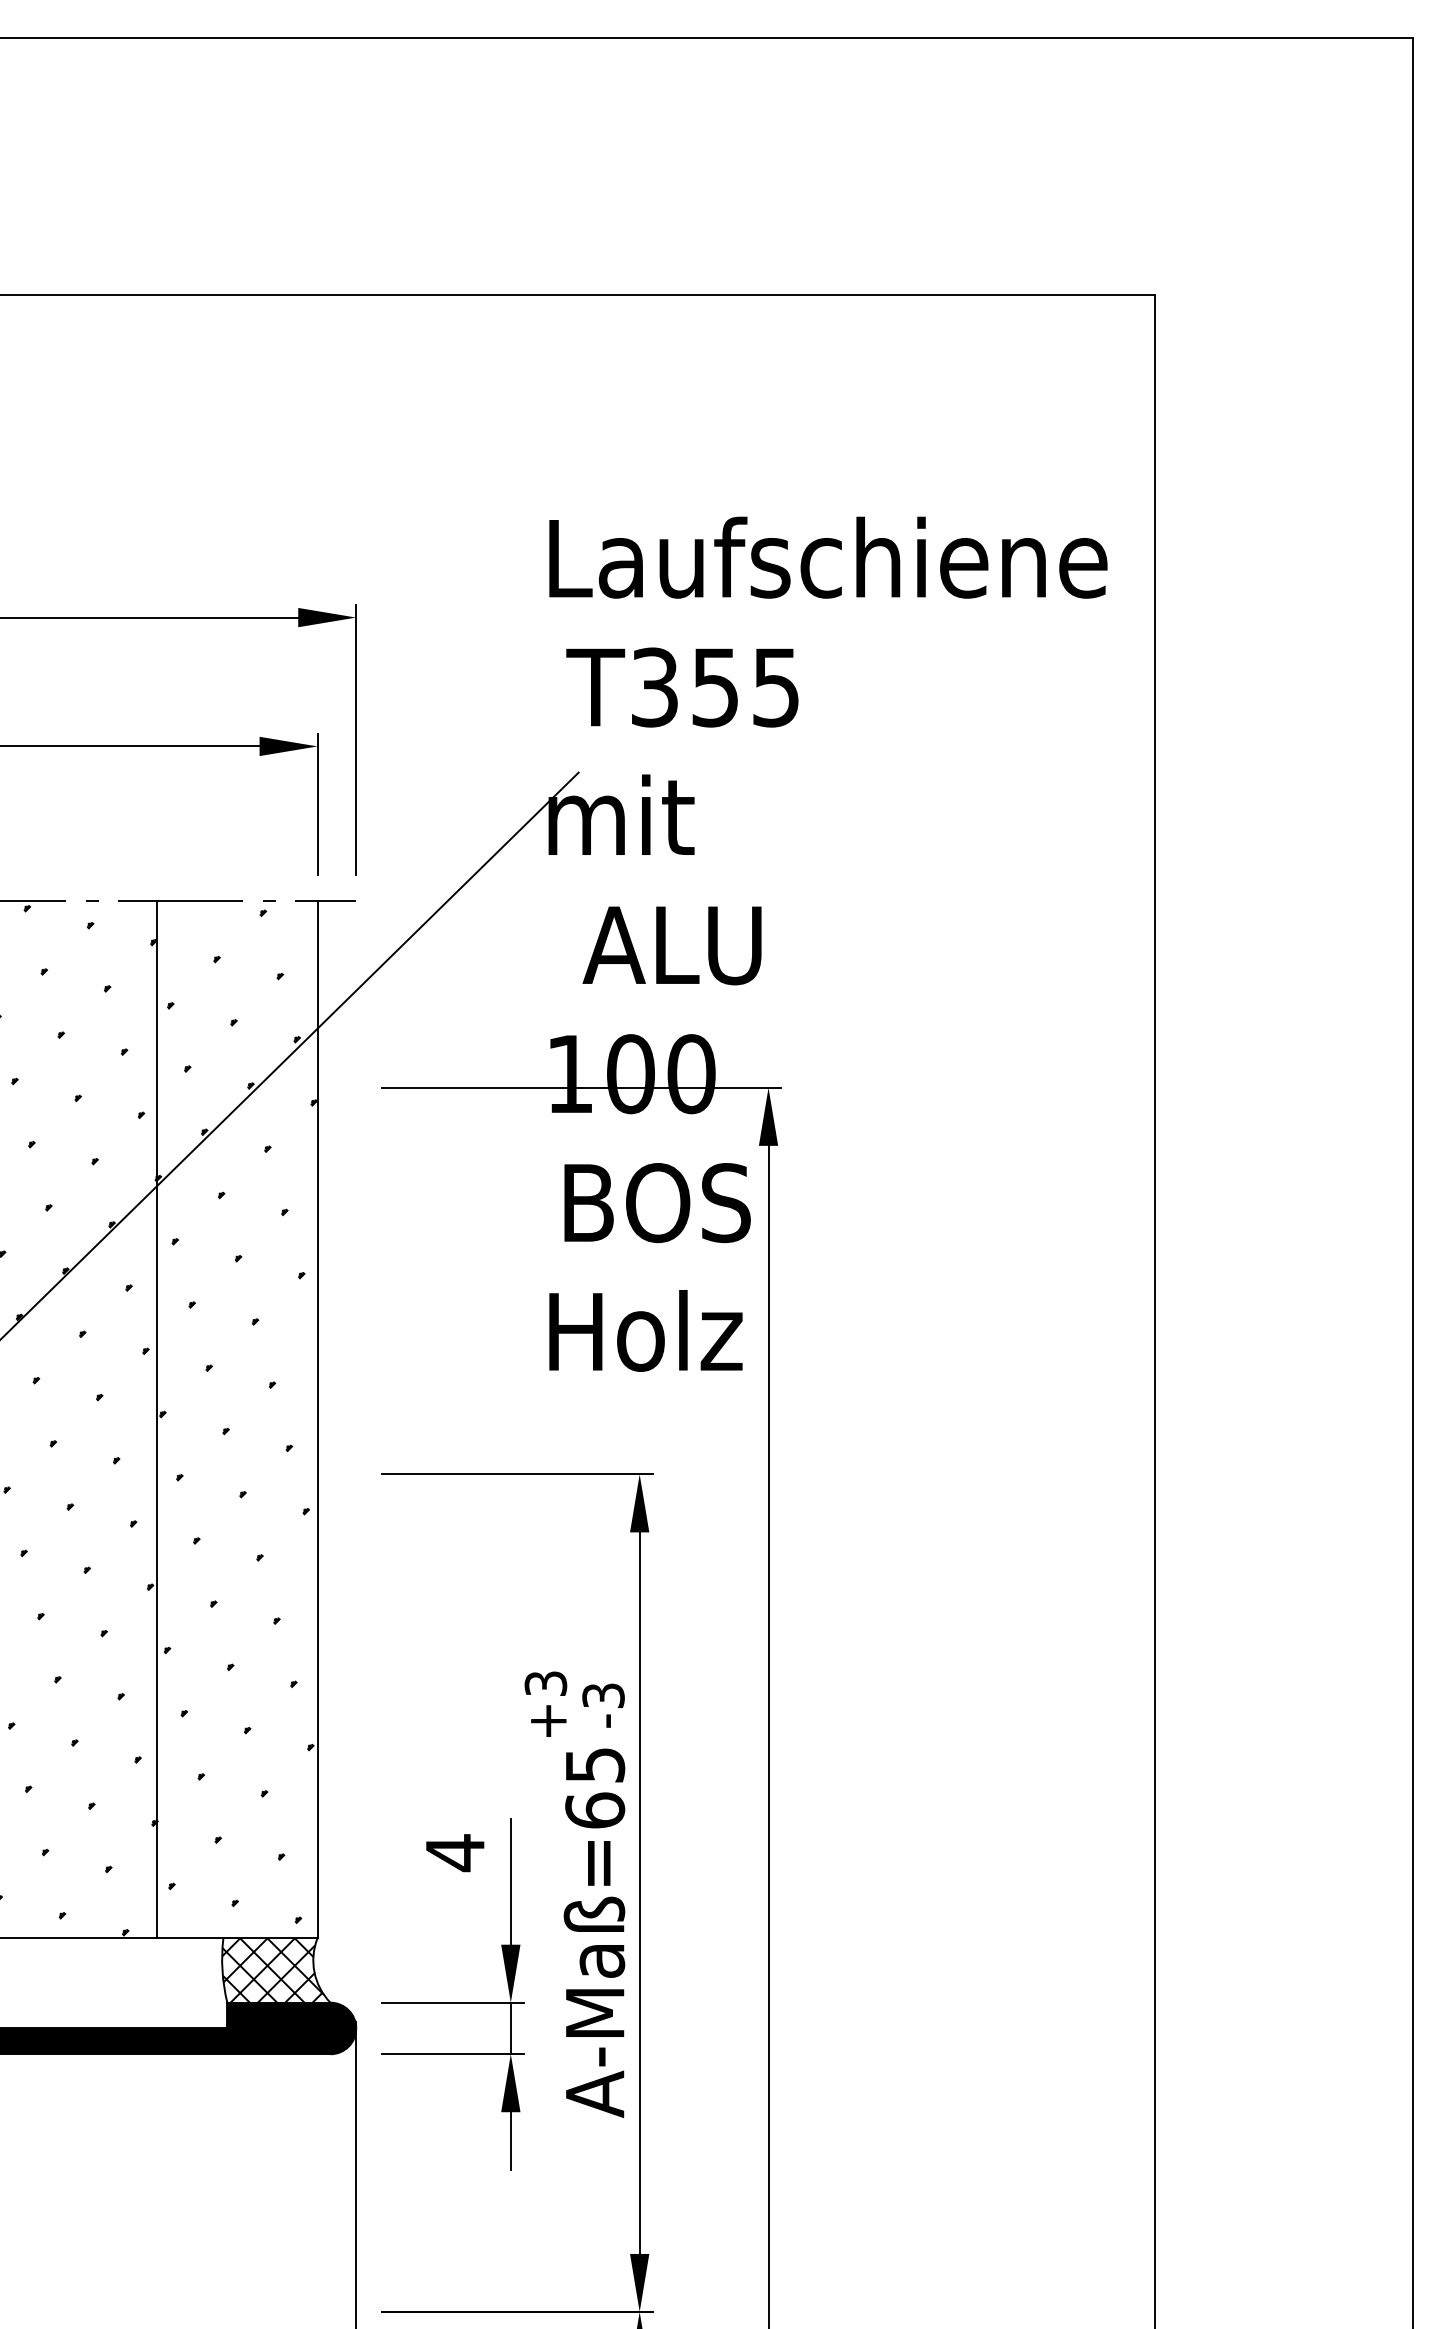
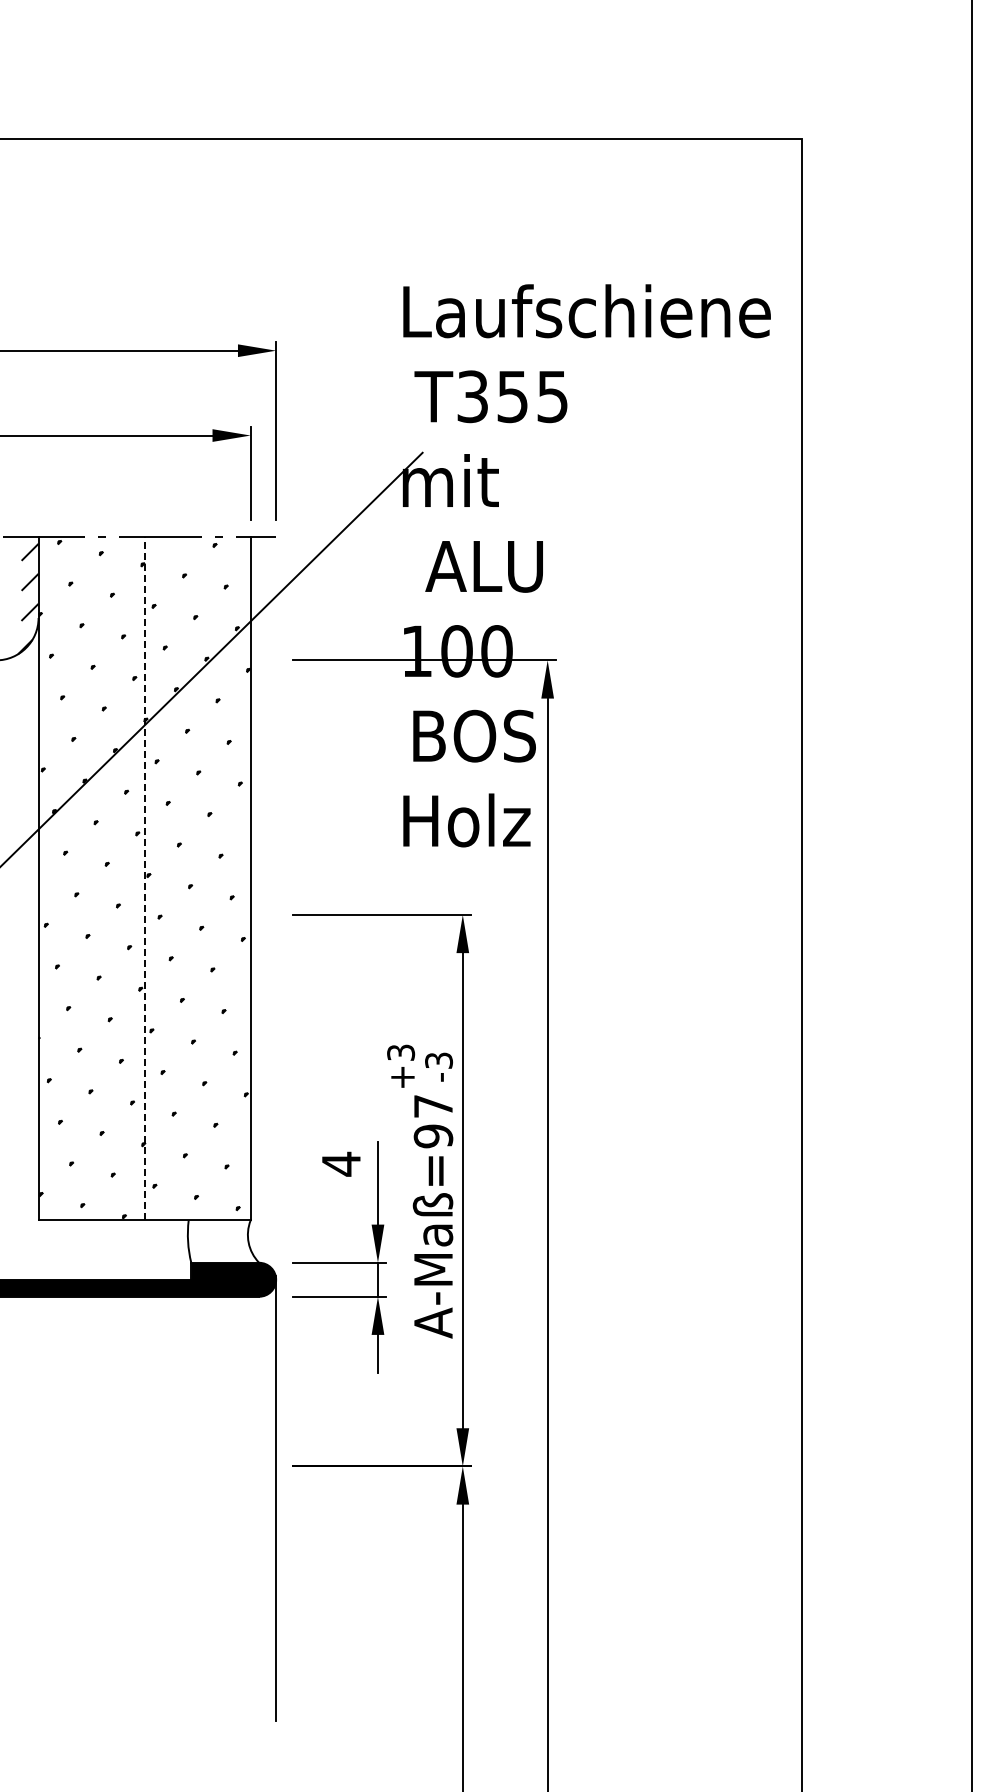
line: (156, 1419) -> (144, 878), solid -> dashed
text: (595, 1788) -> (433, 1121), A-Maß=65 -> A-Maß=97
hatch: (271, 1970) -> (220, 1241), removed

